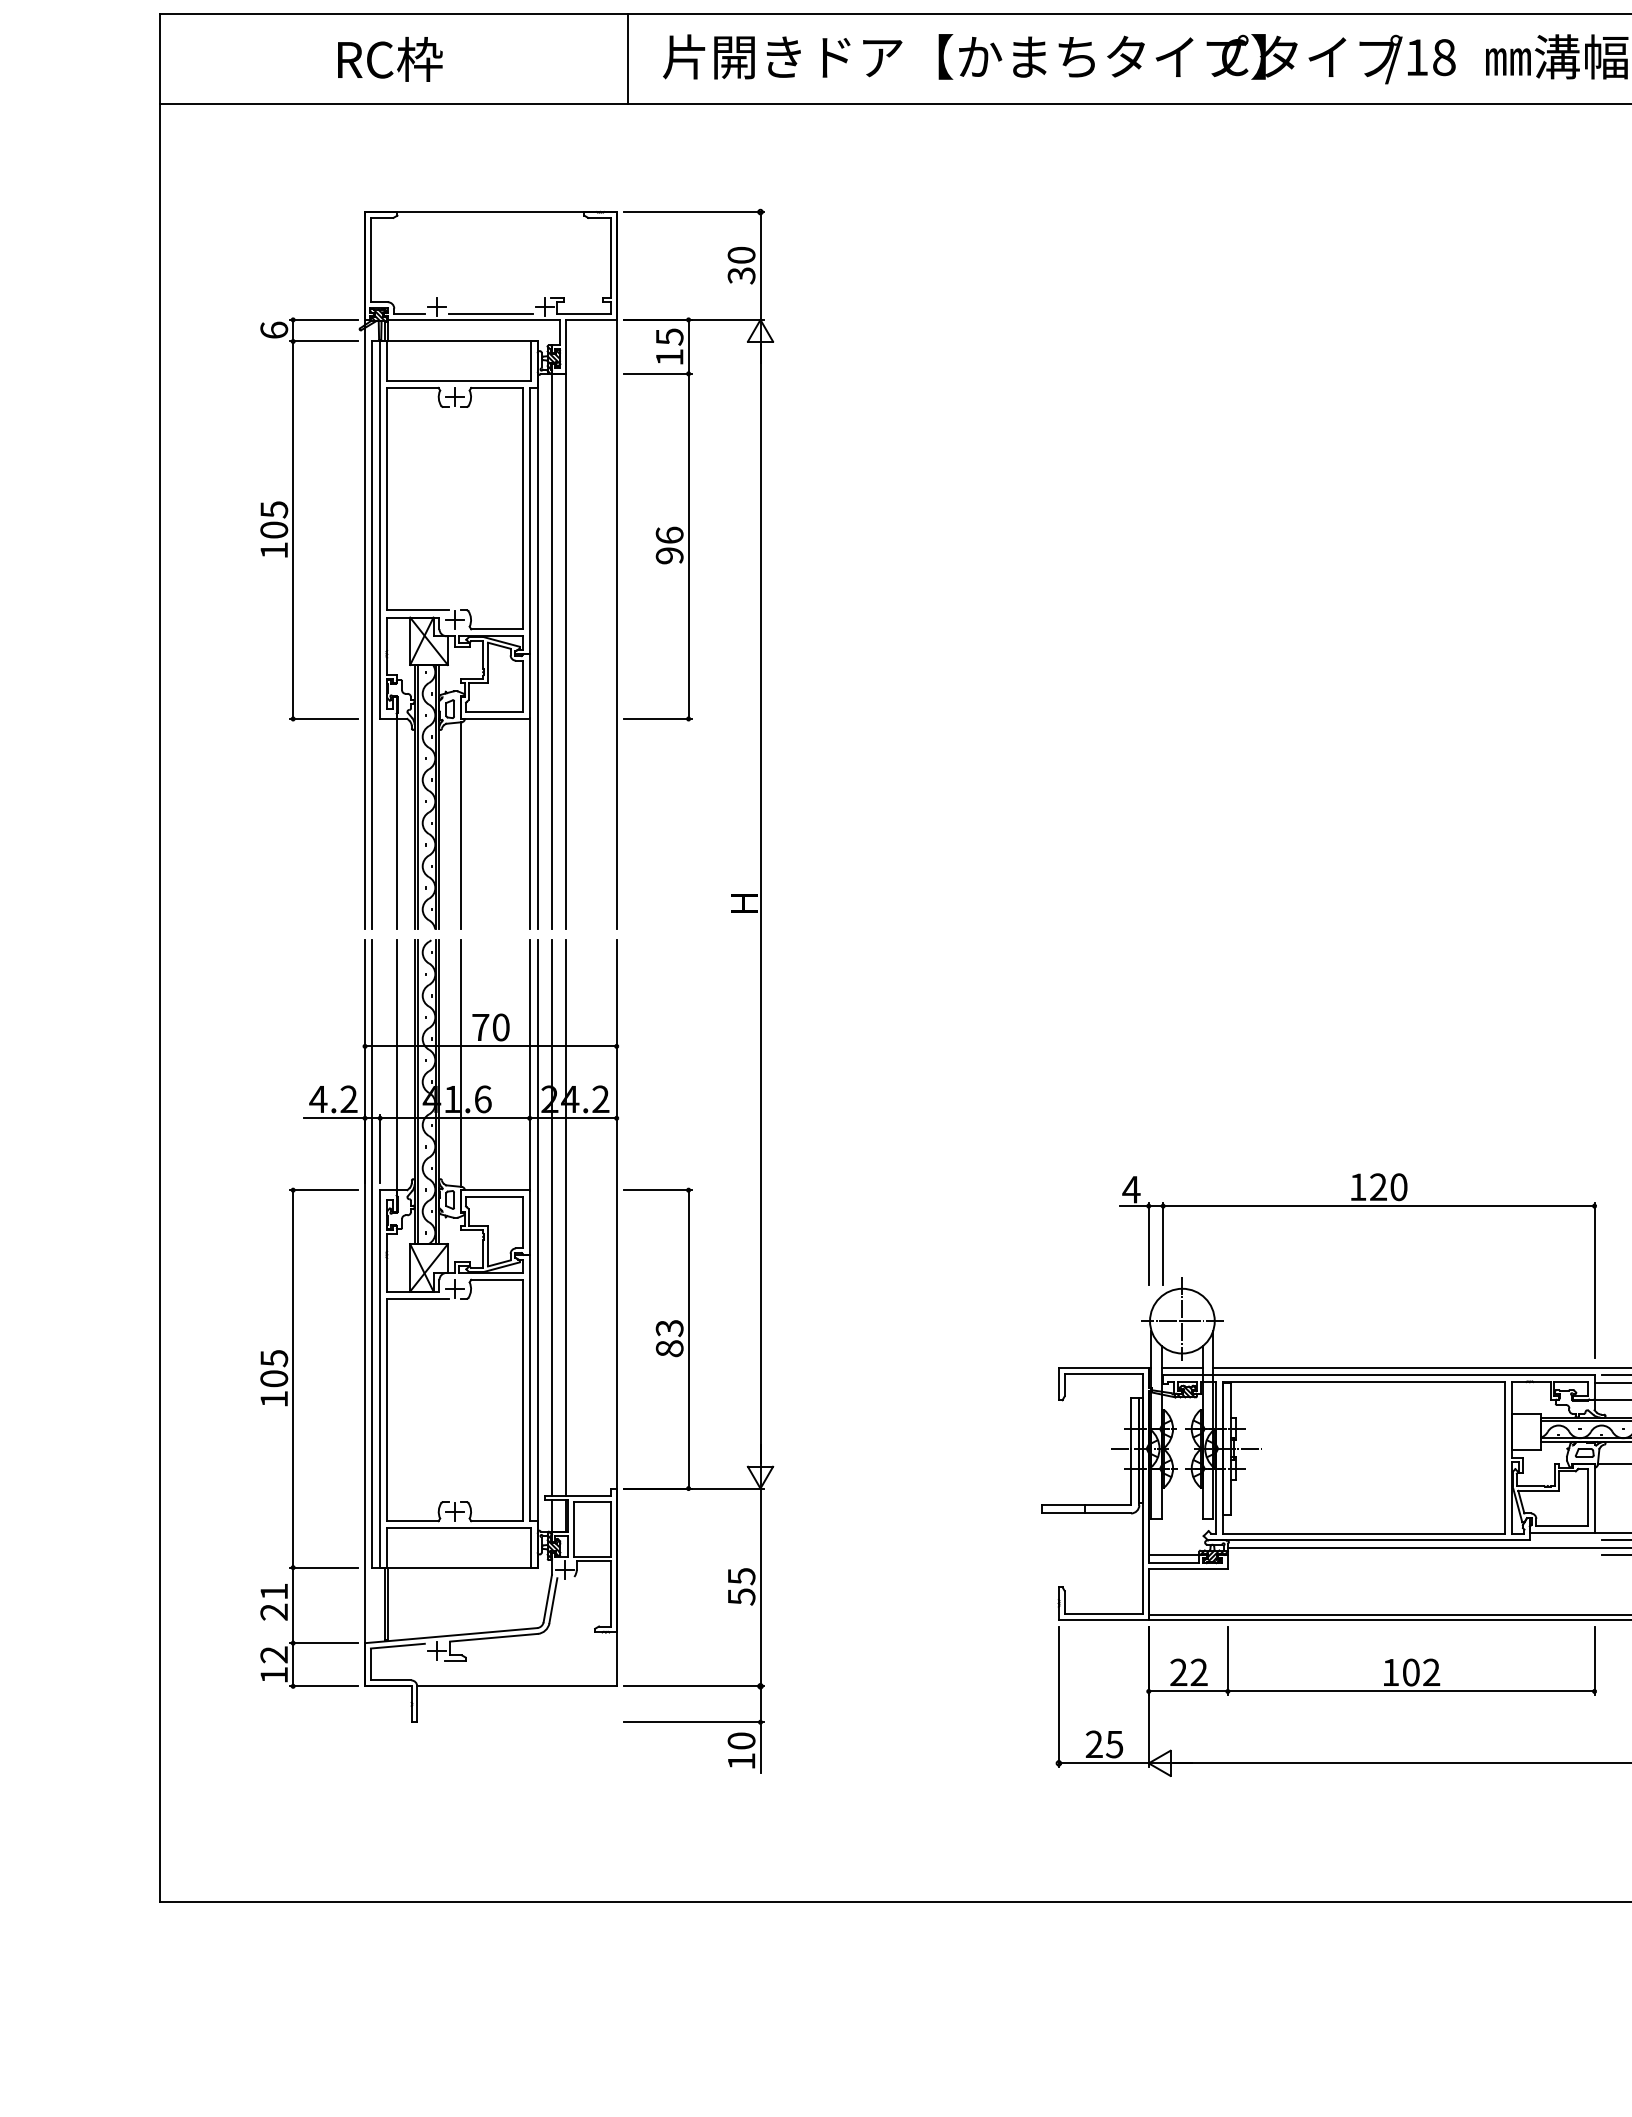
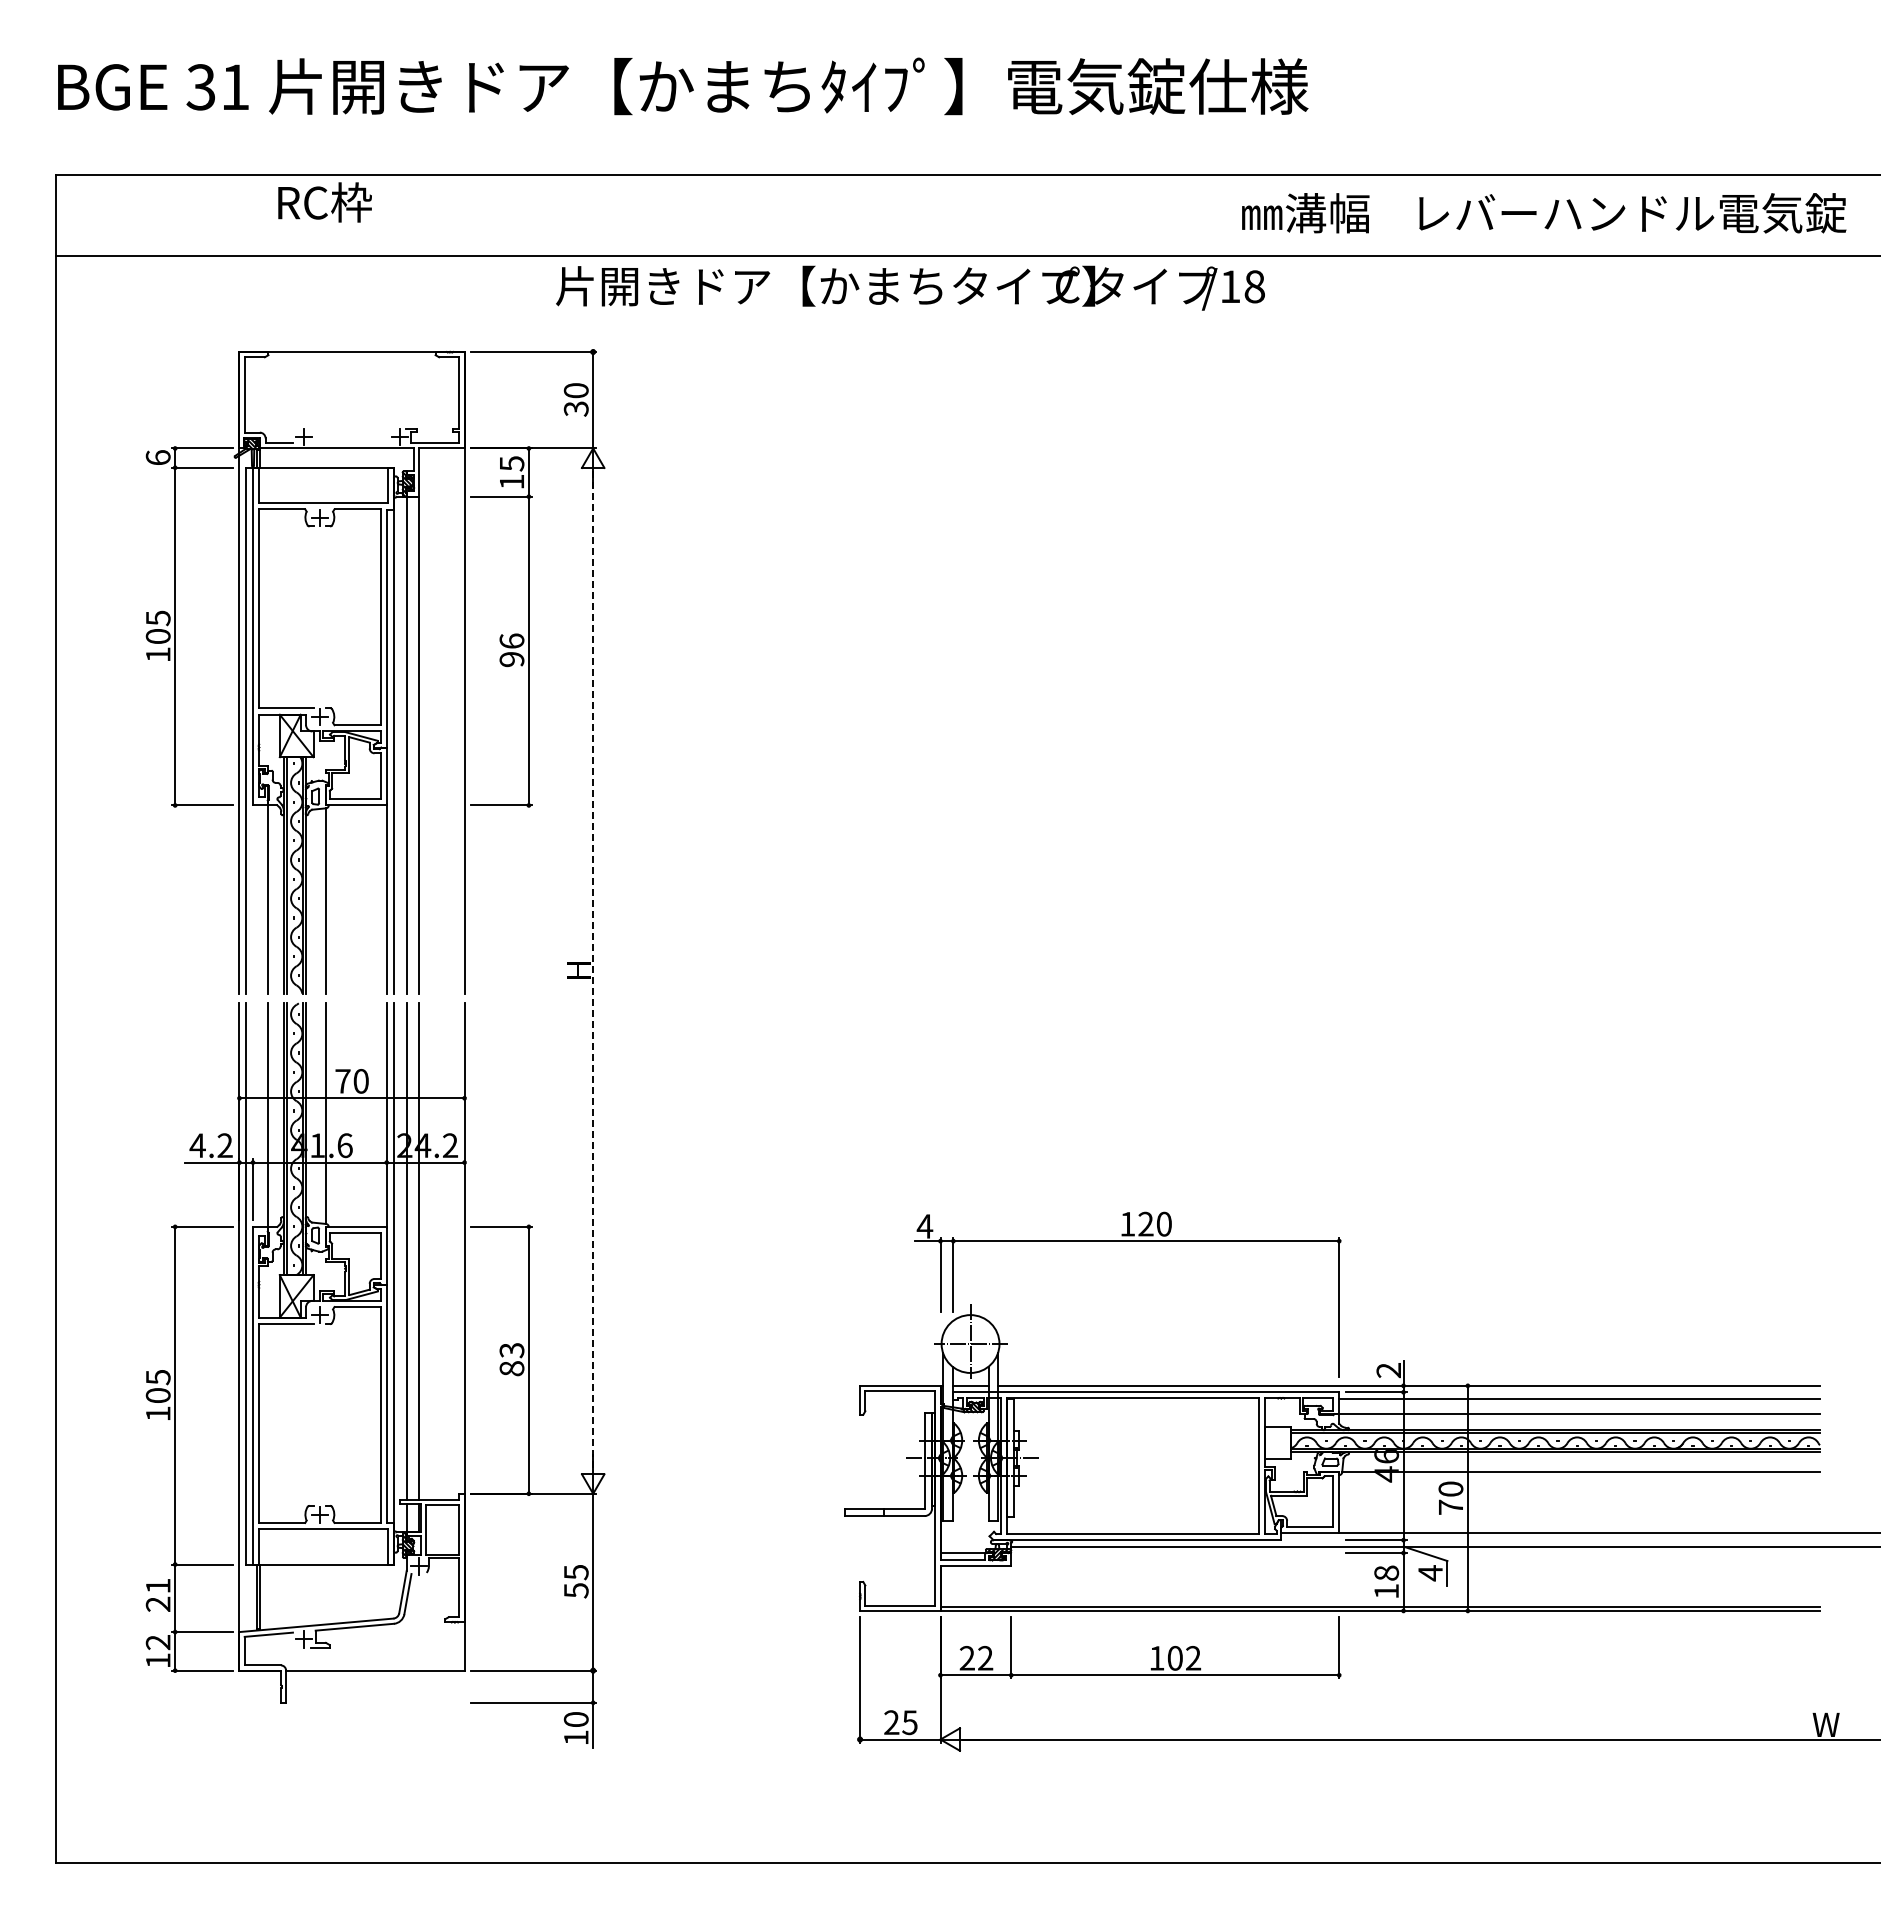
text: (1059, 58) -> (910, 287), moved
text: (389, 59) -> (324, 202), moved
line: (627, 59) -> (474, 215), removed
line: (490, 314) -> (351, 443), removed
line: (760, 904) -> (593, 971), solid -> dashed

